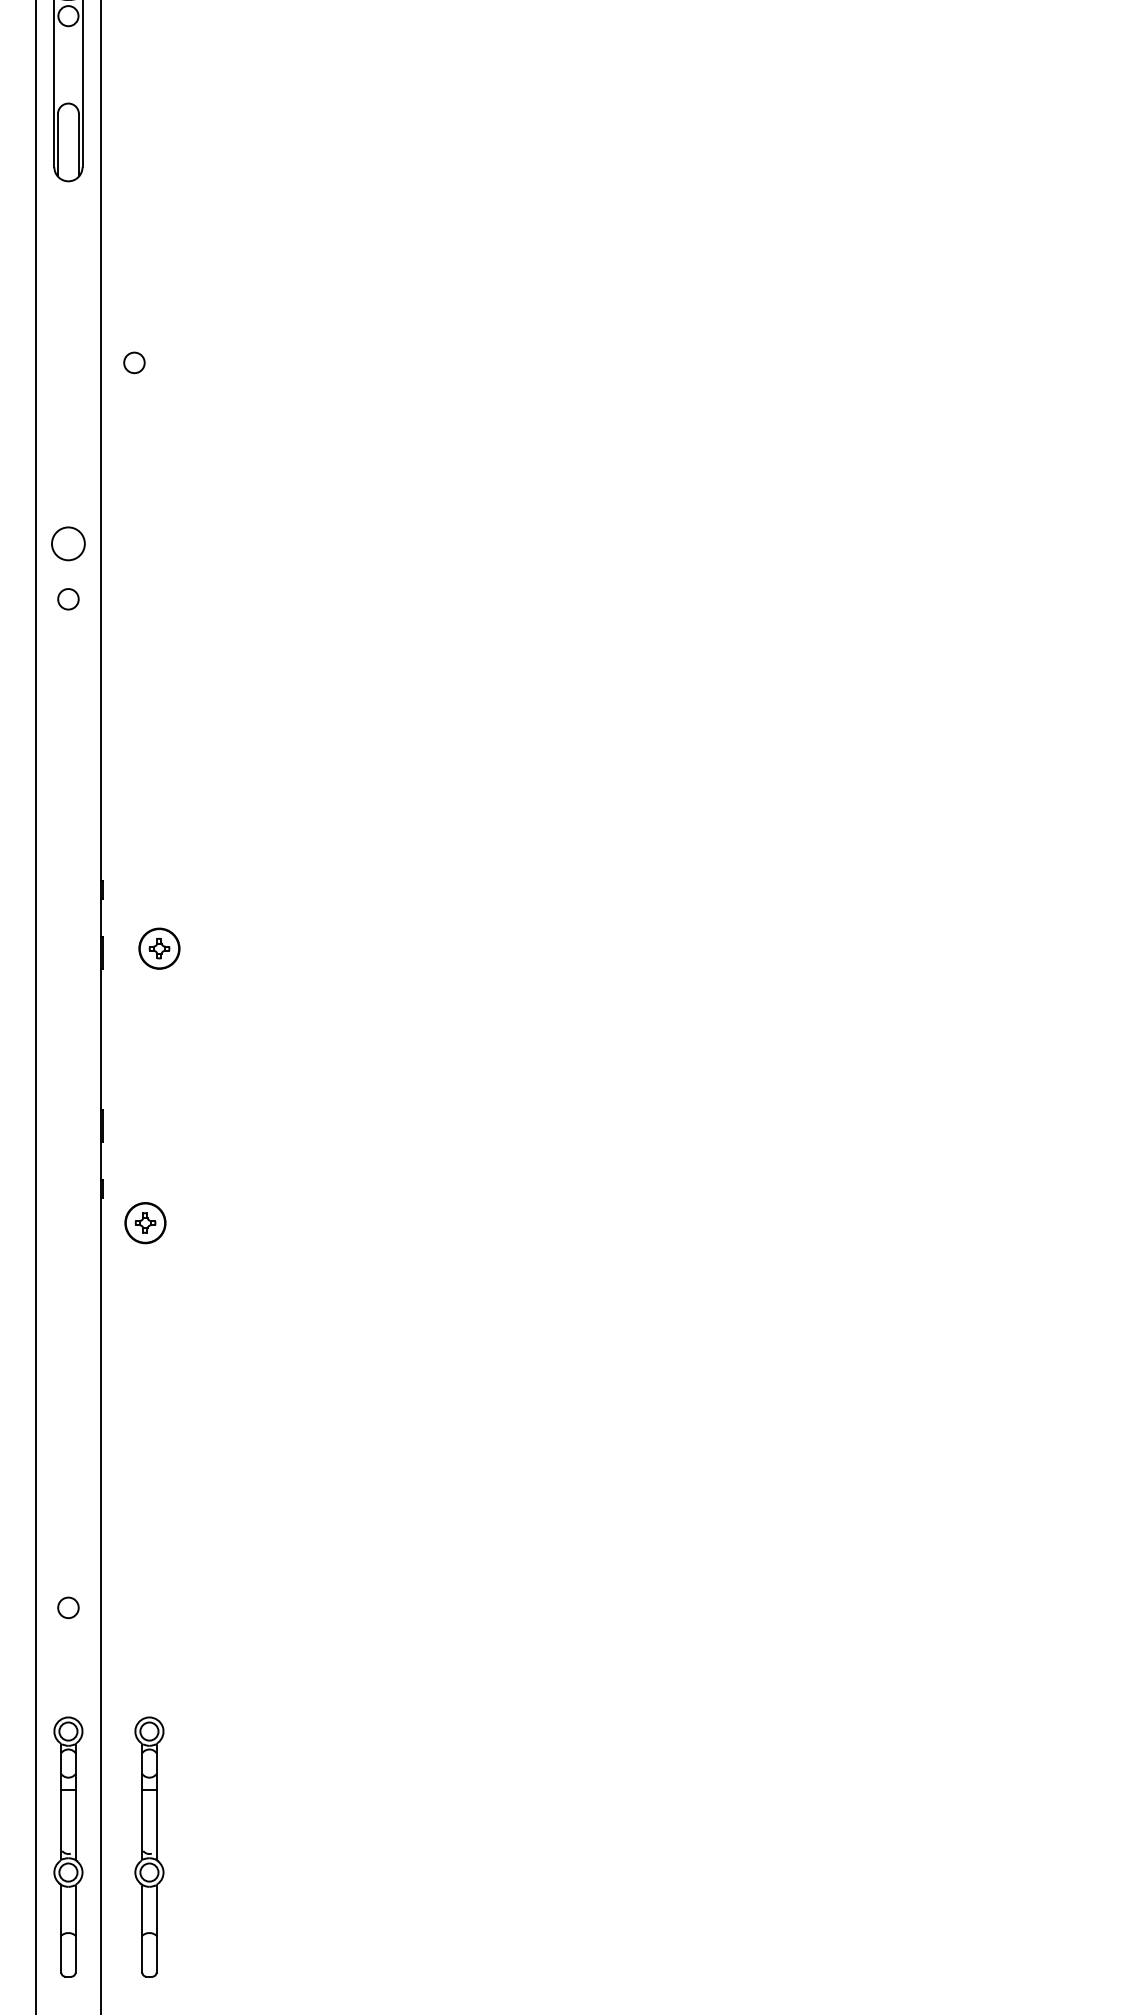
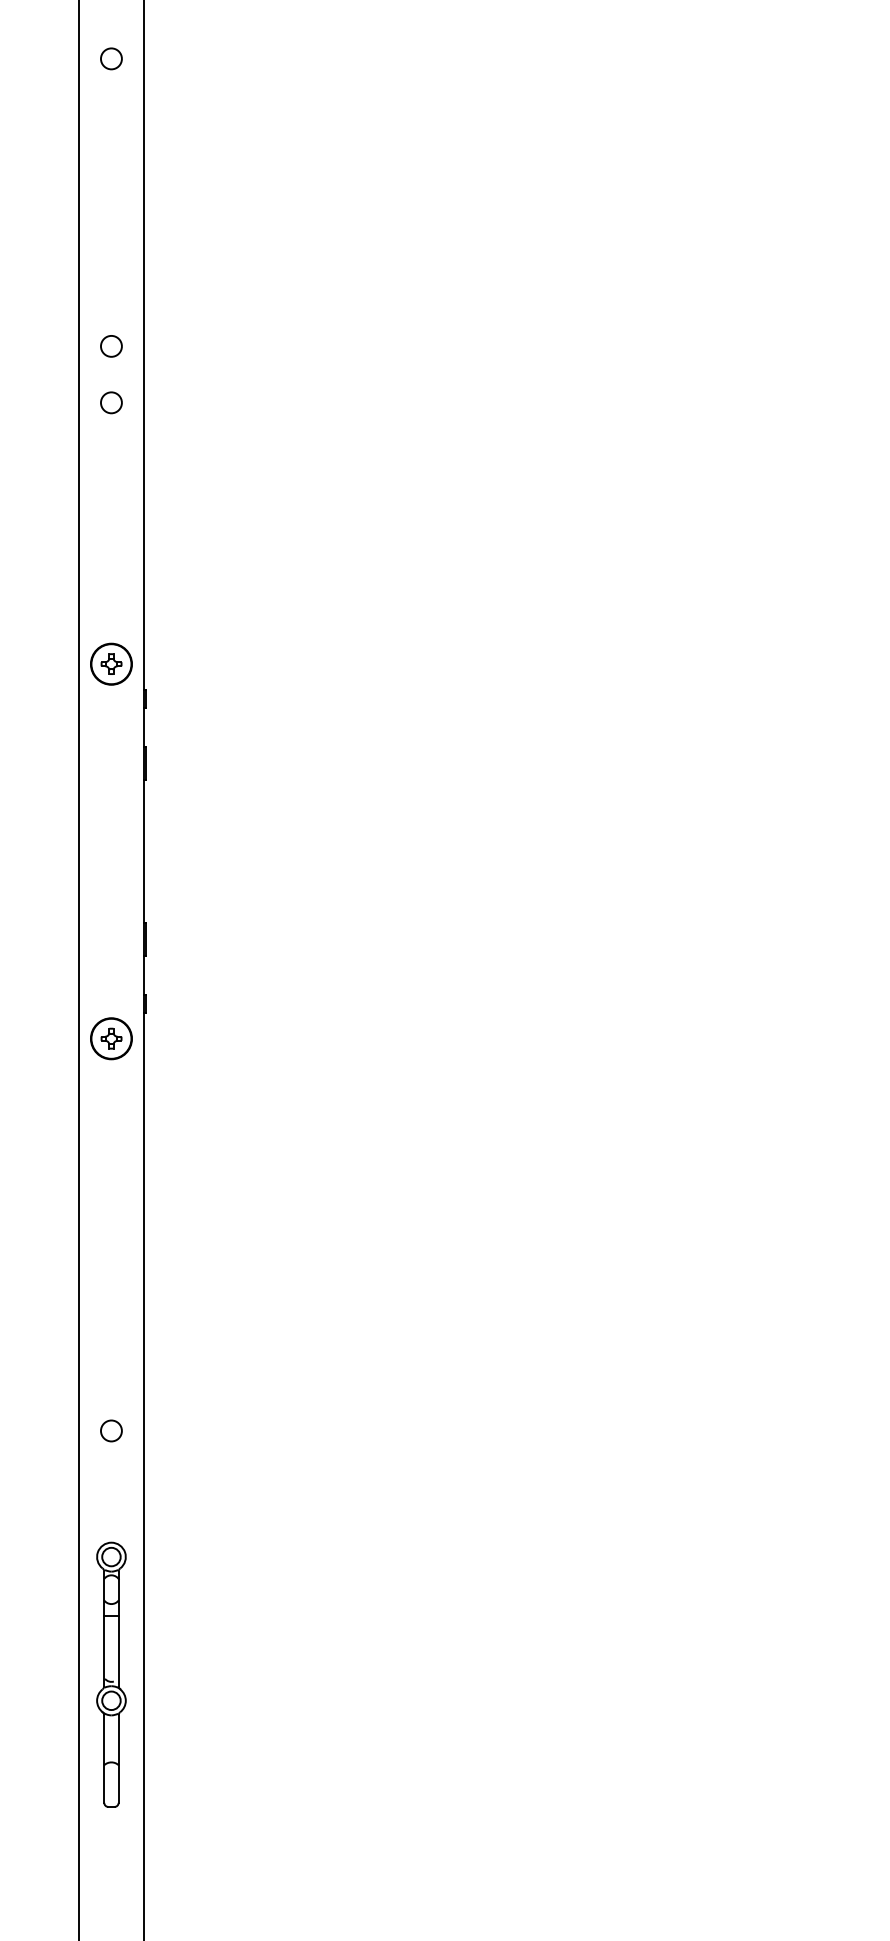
circle: (134, 362) -> (111, 58), moved
circle: (68, 543) -> (111, 345), size x0.62
part: (159, 948) -> (111, 664), moved
part: (145, 1223) -> (111, 1039), moved
part: (149, 1846) -> (194, 1674), removed

